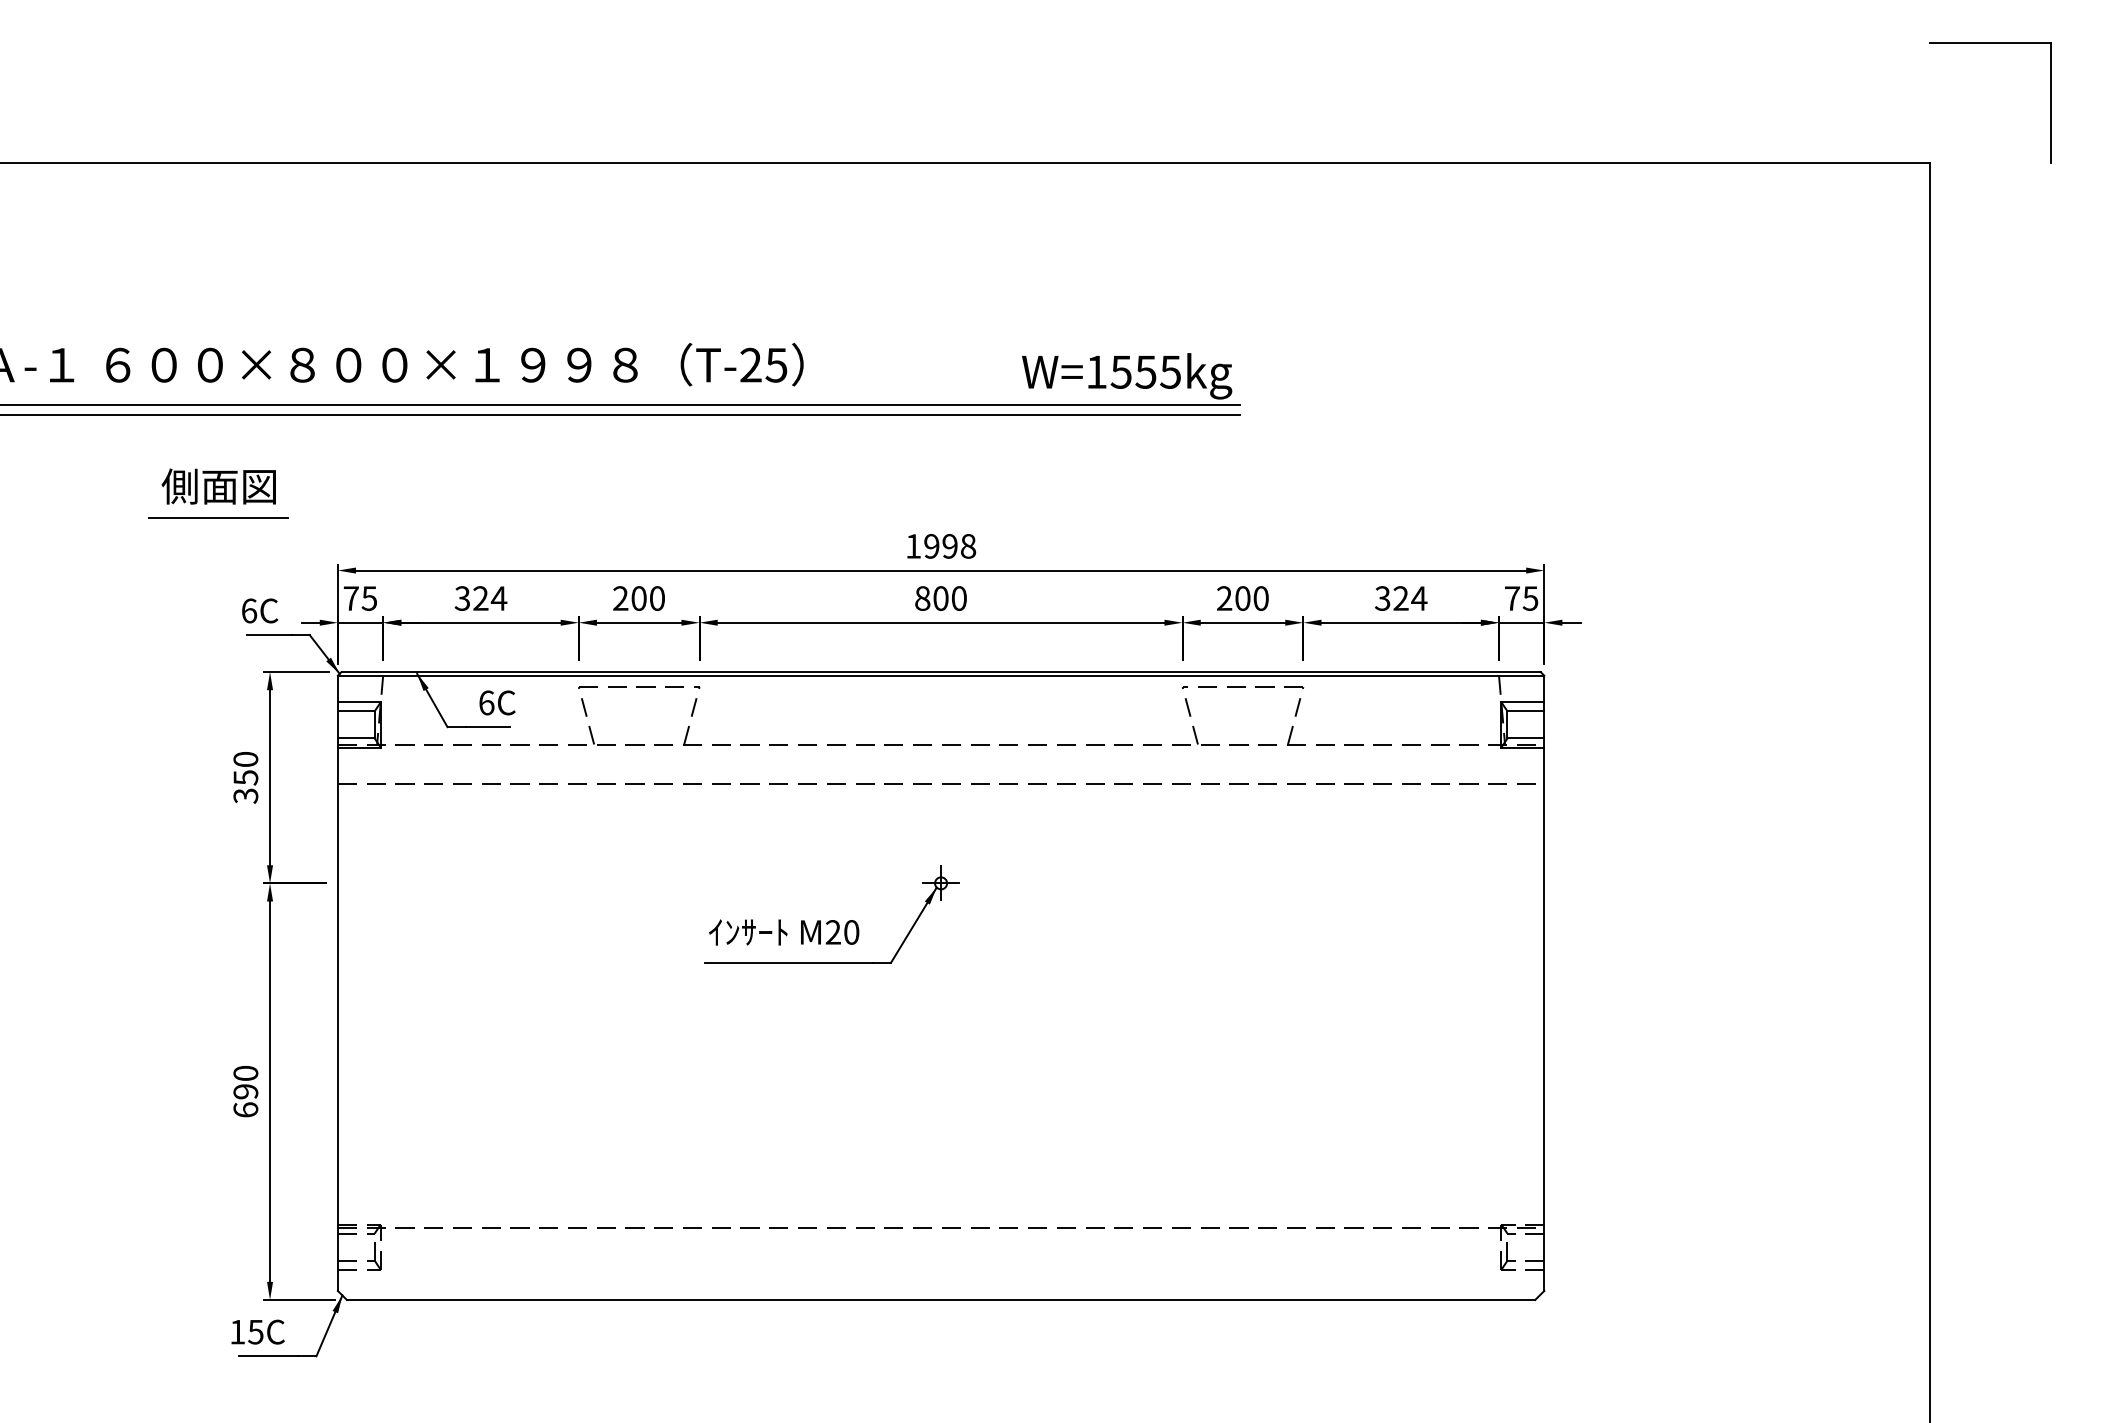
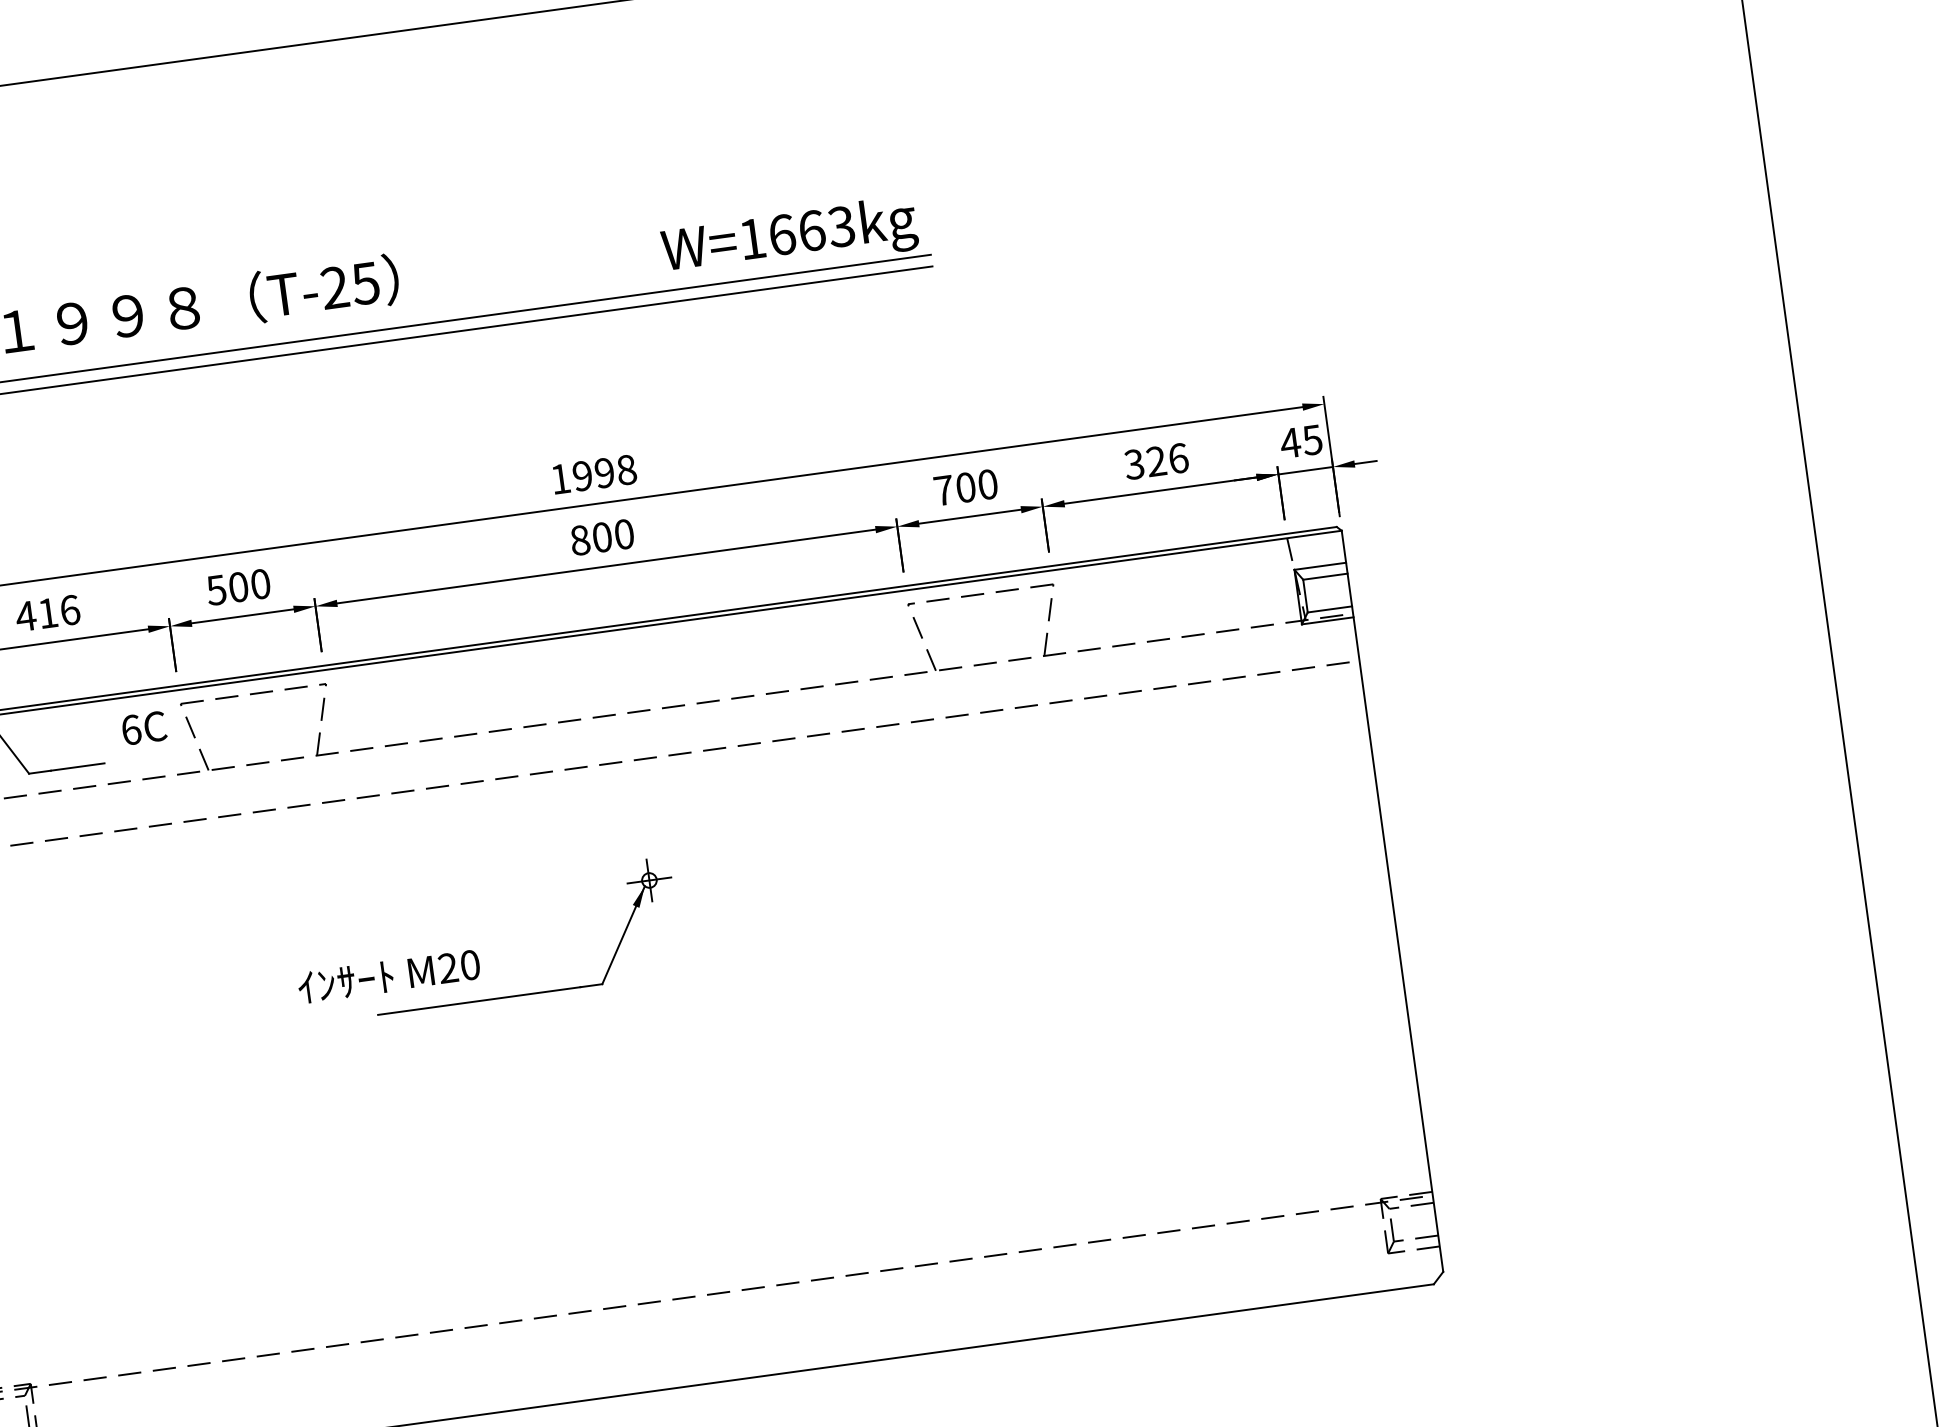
text: (1145, 371) -> (811, 230), W=1555kg -> W=1663kg
text: (480, 598) -> (47, 613), 324 -> 416
text: (620, 598) -> (216, 590), 200 -> 500
text: (1224, 598) -> (943, 490), 200 -> 700
text: (1419, 598) -> (1178, 458), 324 -> 326
text: (1512, 598) -> (1290, 443), 75 -> 45
text: (497, 702) -> (144, 727), moved
text: (784, 932) -> (389, 976), moved

